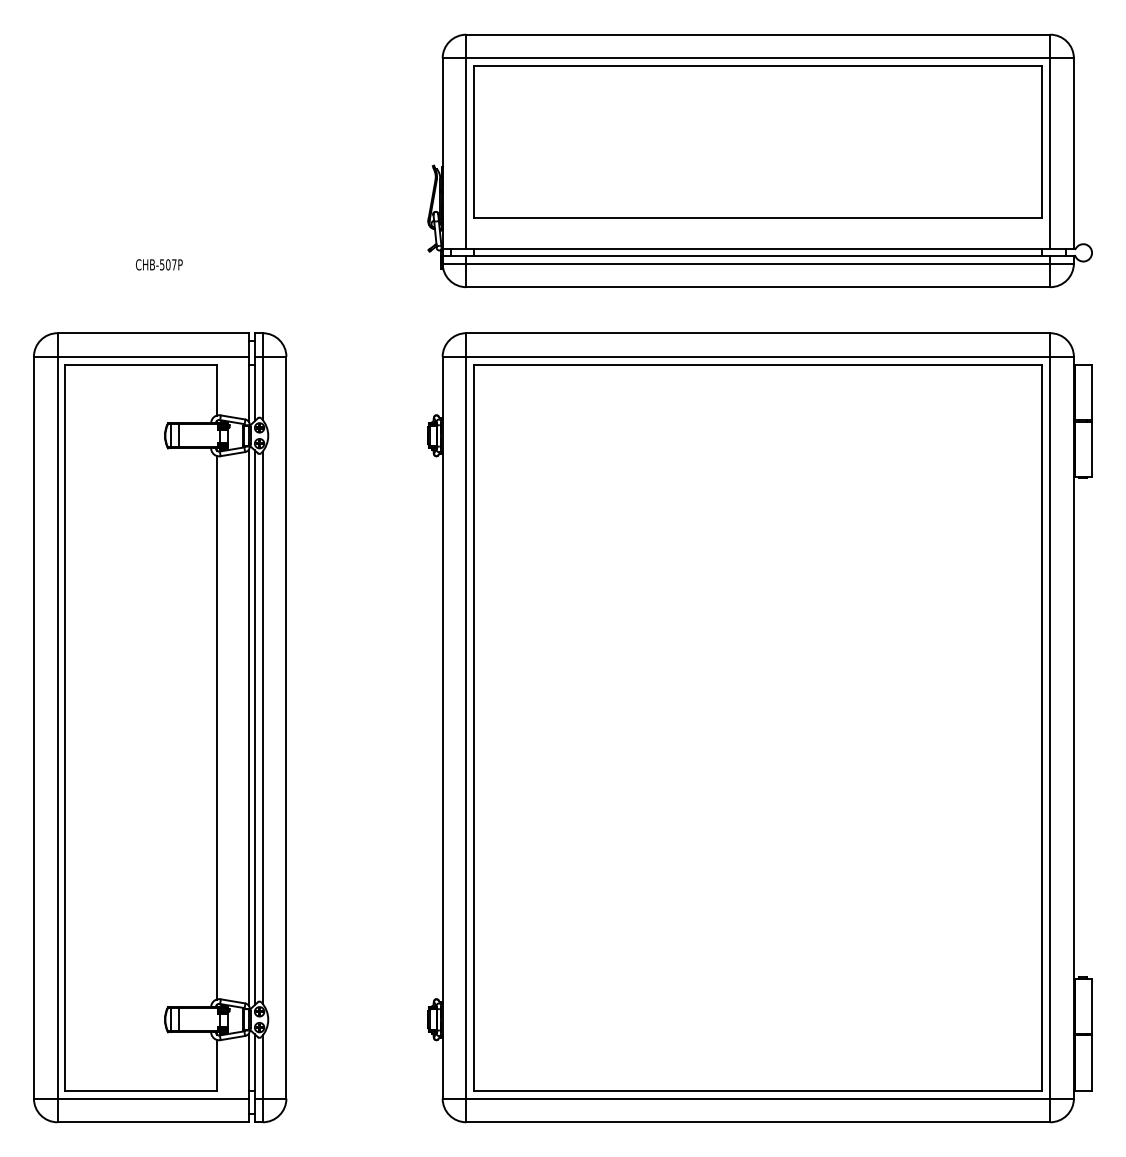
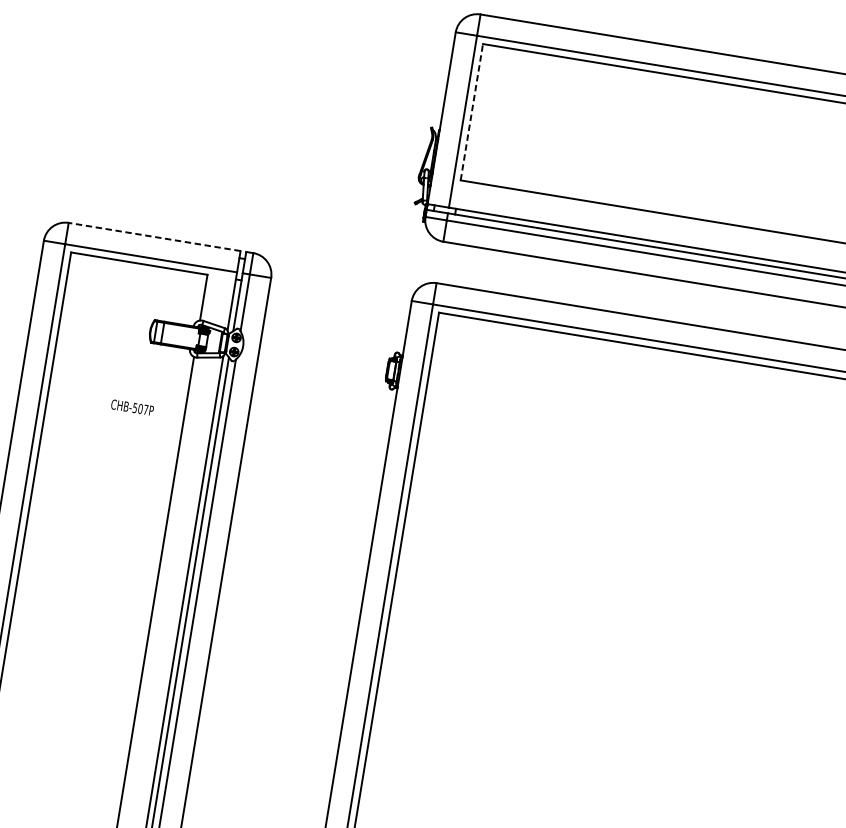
line: (474, 142) -> (472, 112), solid -> dashed
text: (159, 264) -> (132, 407), moved
line: (152, 333) -> (154, 237), solid -> dashed

